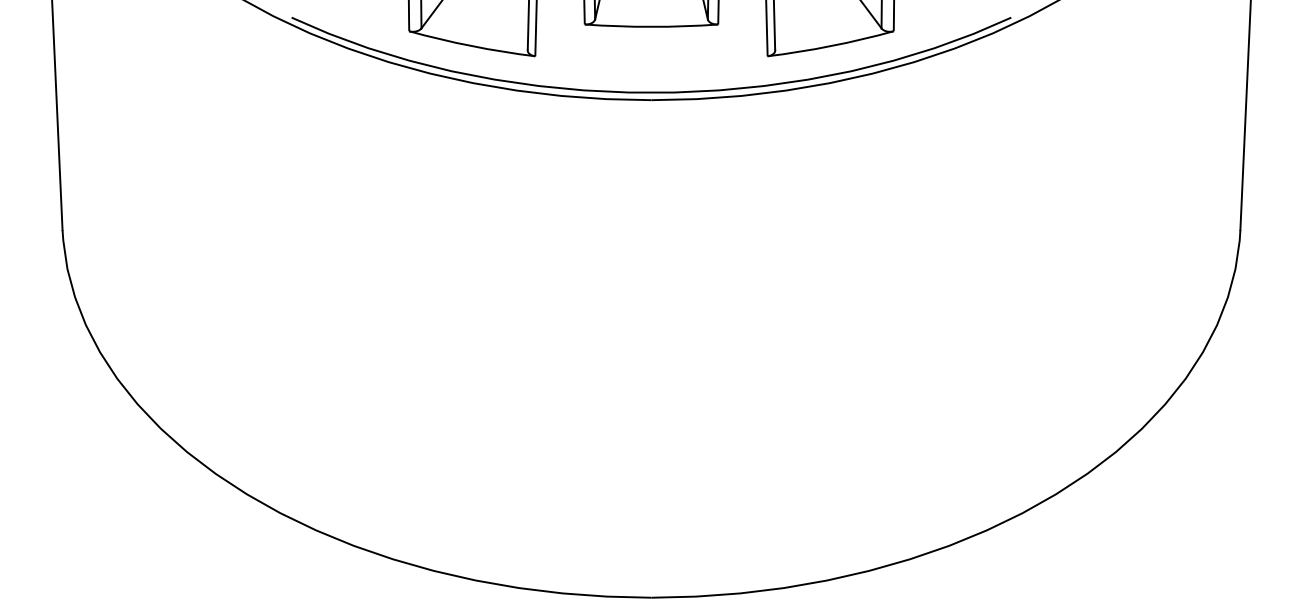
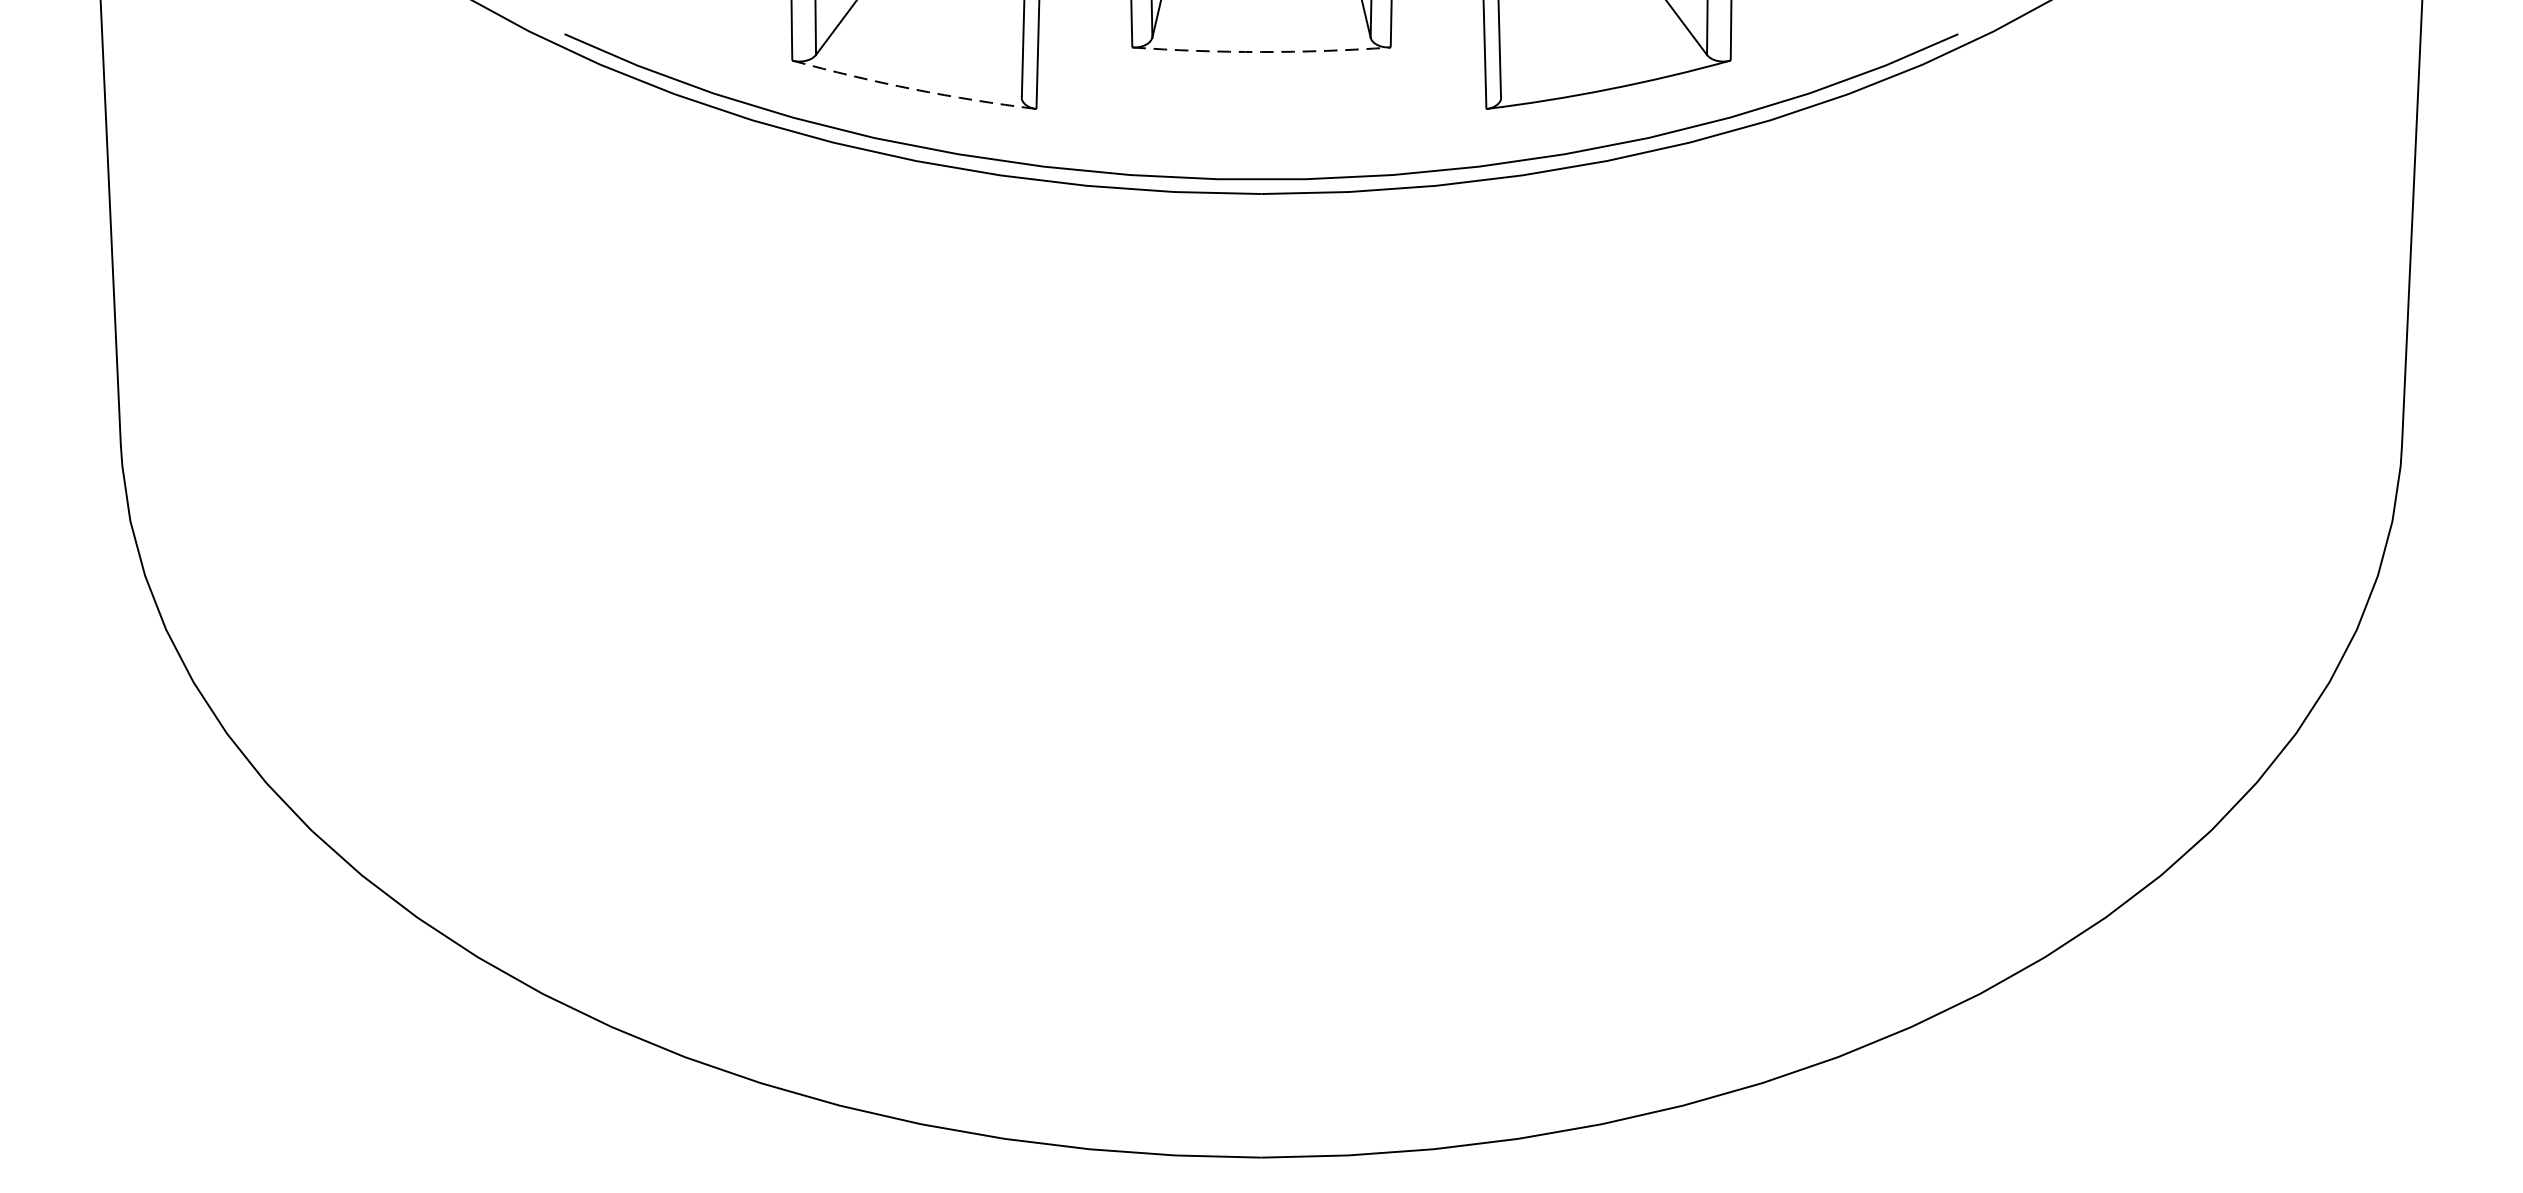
arc: (651, 26) -> (1261, 51), solid -> dashed
arc: (471, 46) -> (912, 90), solid -> dashed

